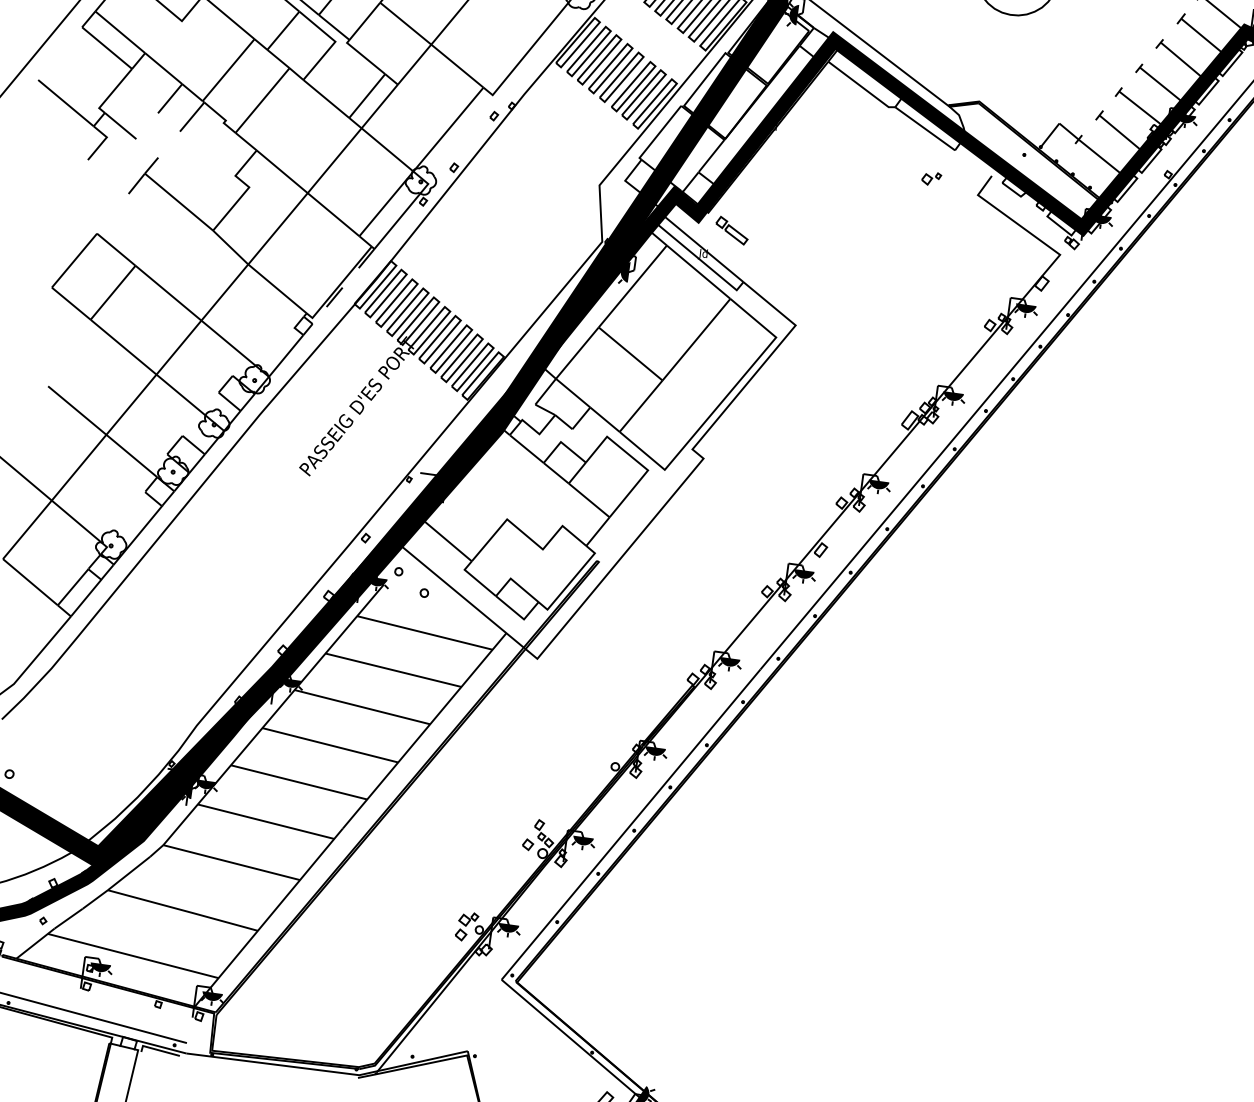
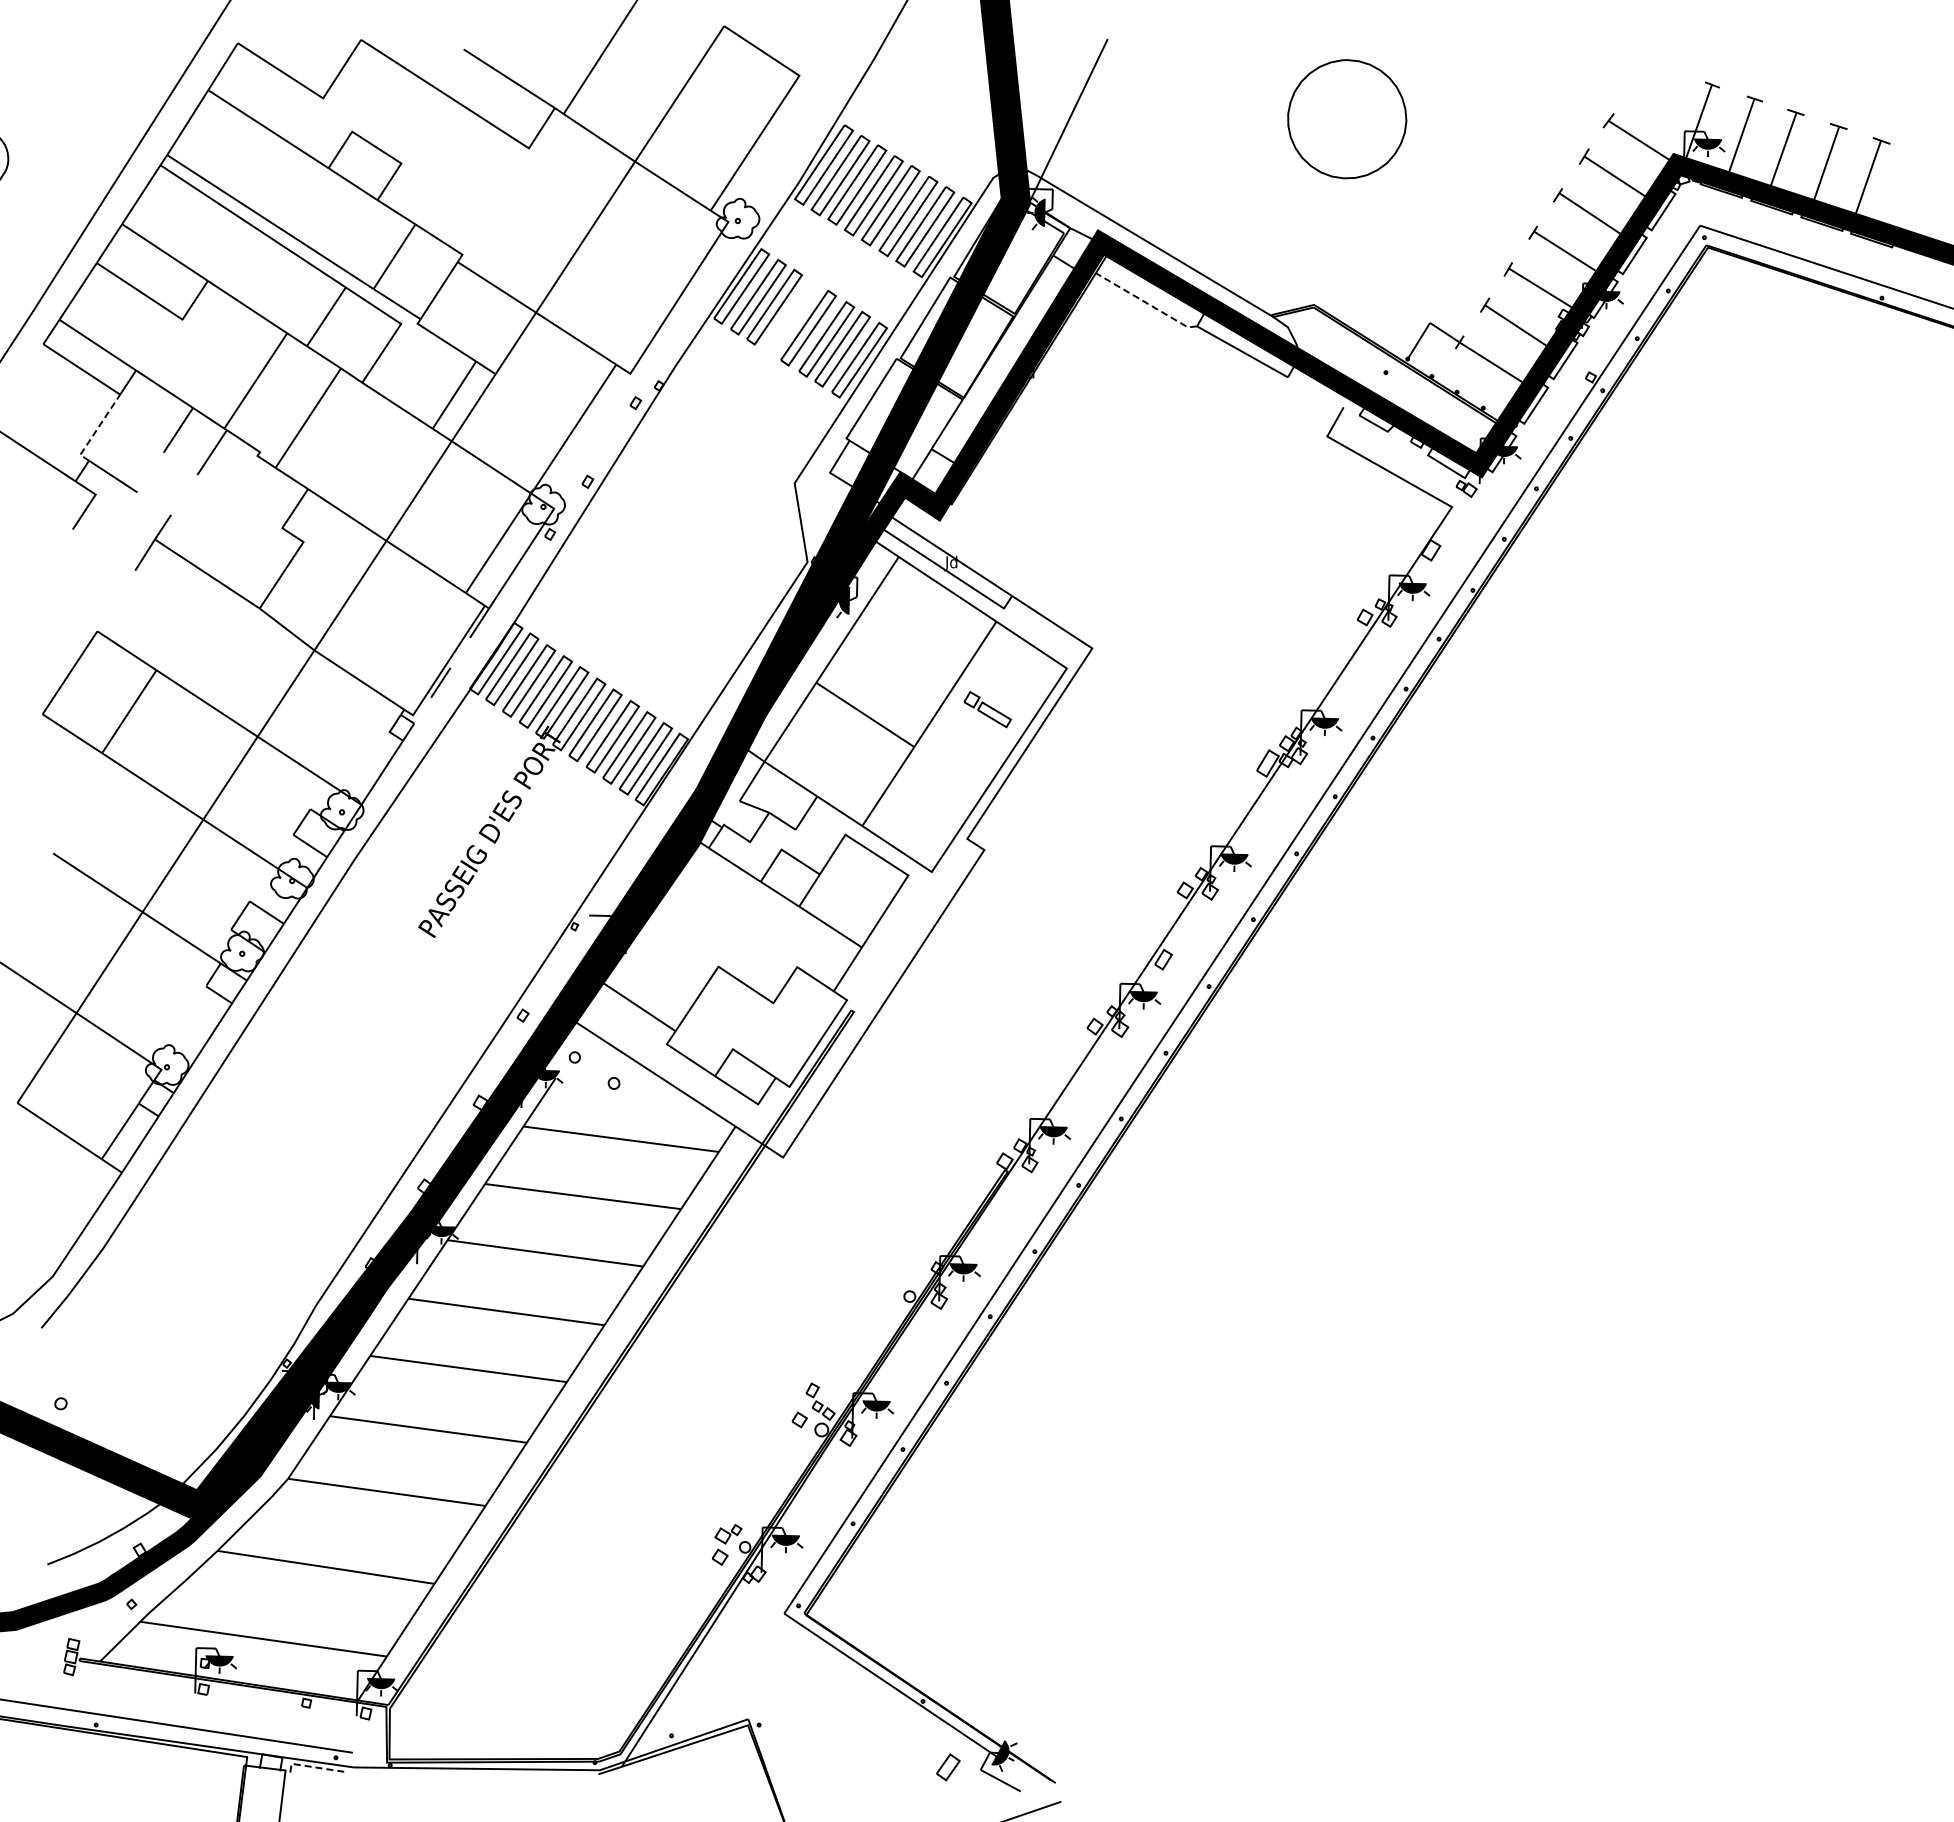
part: (610, 68) -> (791, 317), removed
line: (861, 87) -> (1146, 303), solid -> dashed
line: (113, 91) -> (97, 429), solid -> dashed
part: (931, 178) -> (1259, 420), removed
part: (731, 230) -> (987, 709), moved
line: (158, 1050) -> (313, 1767), solid -> dashed

